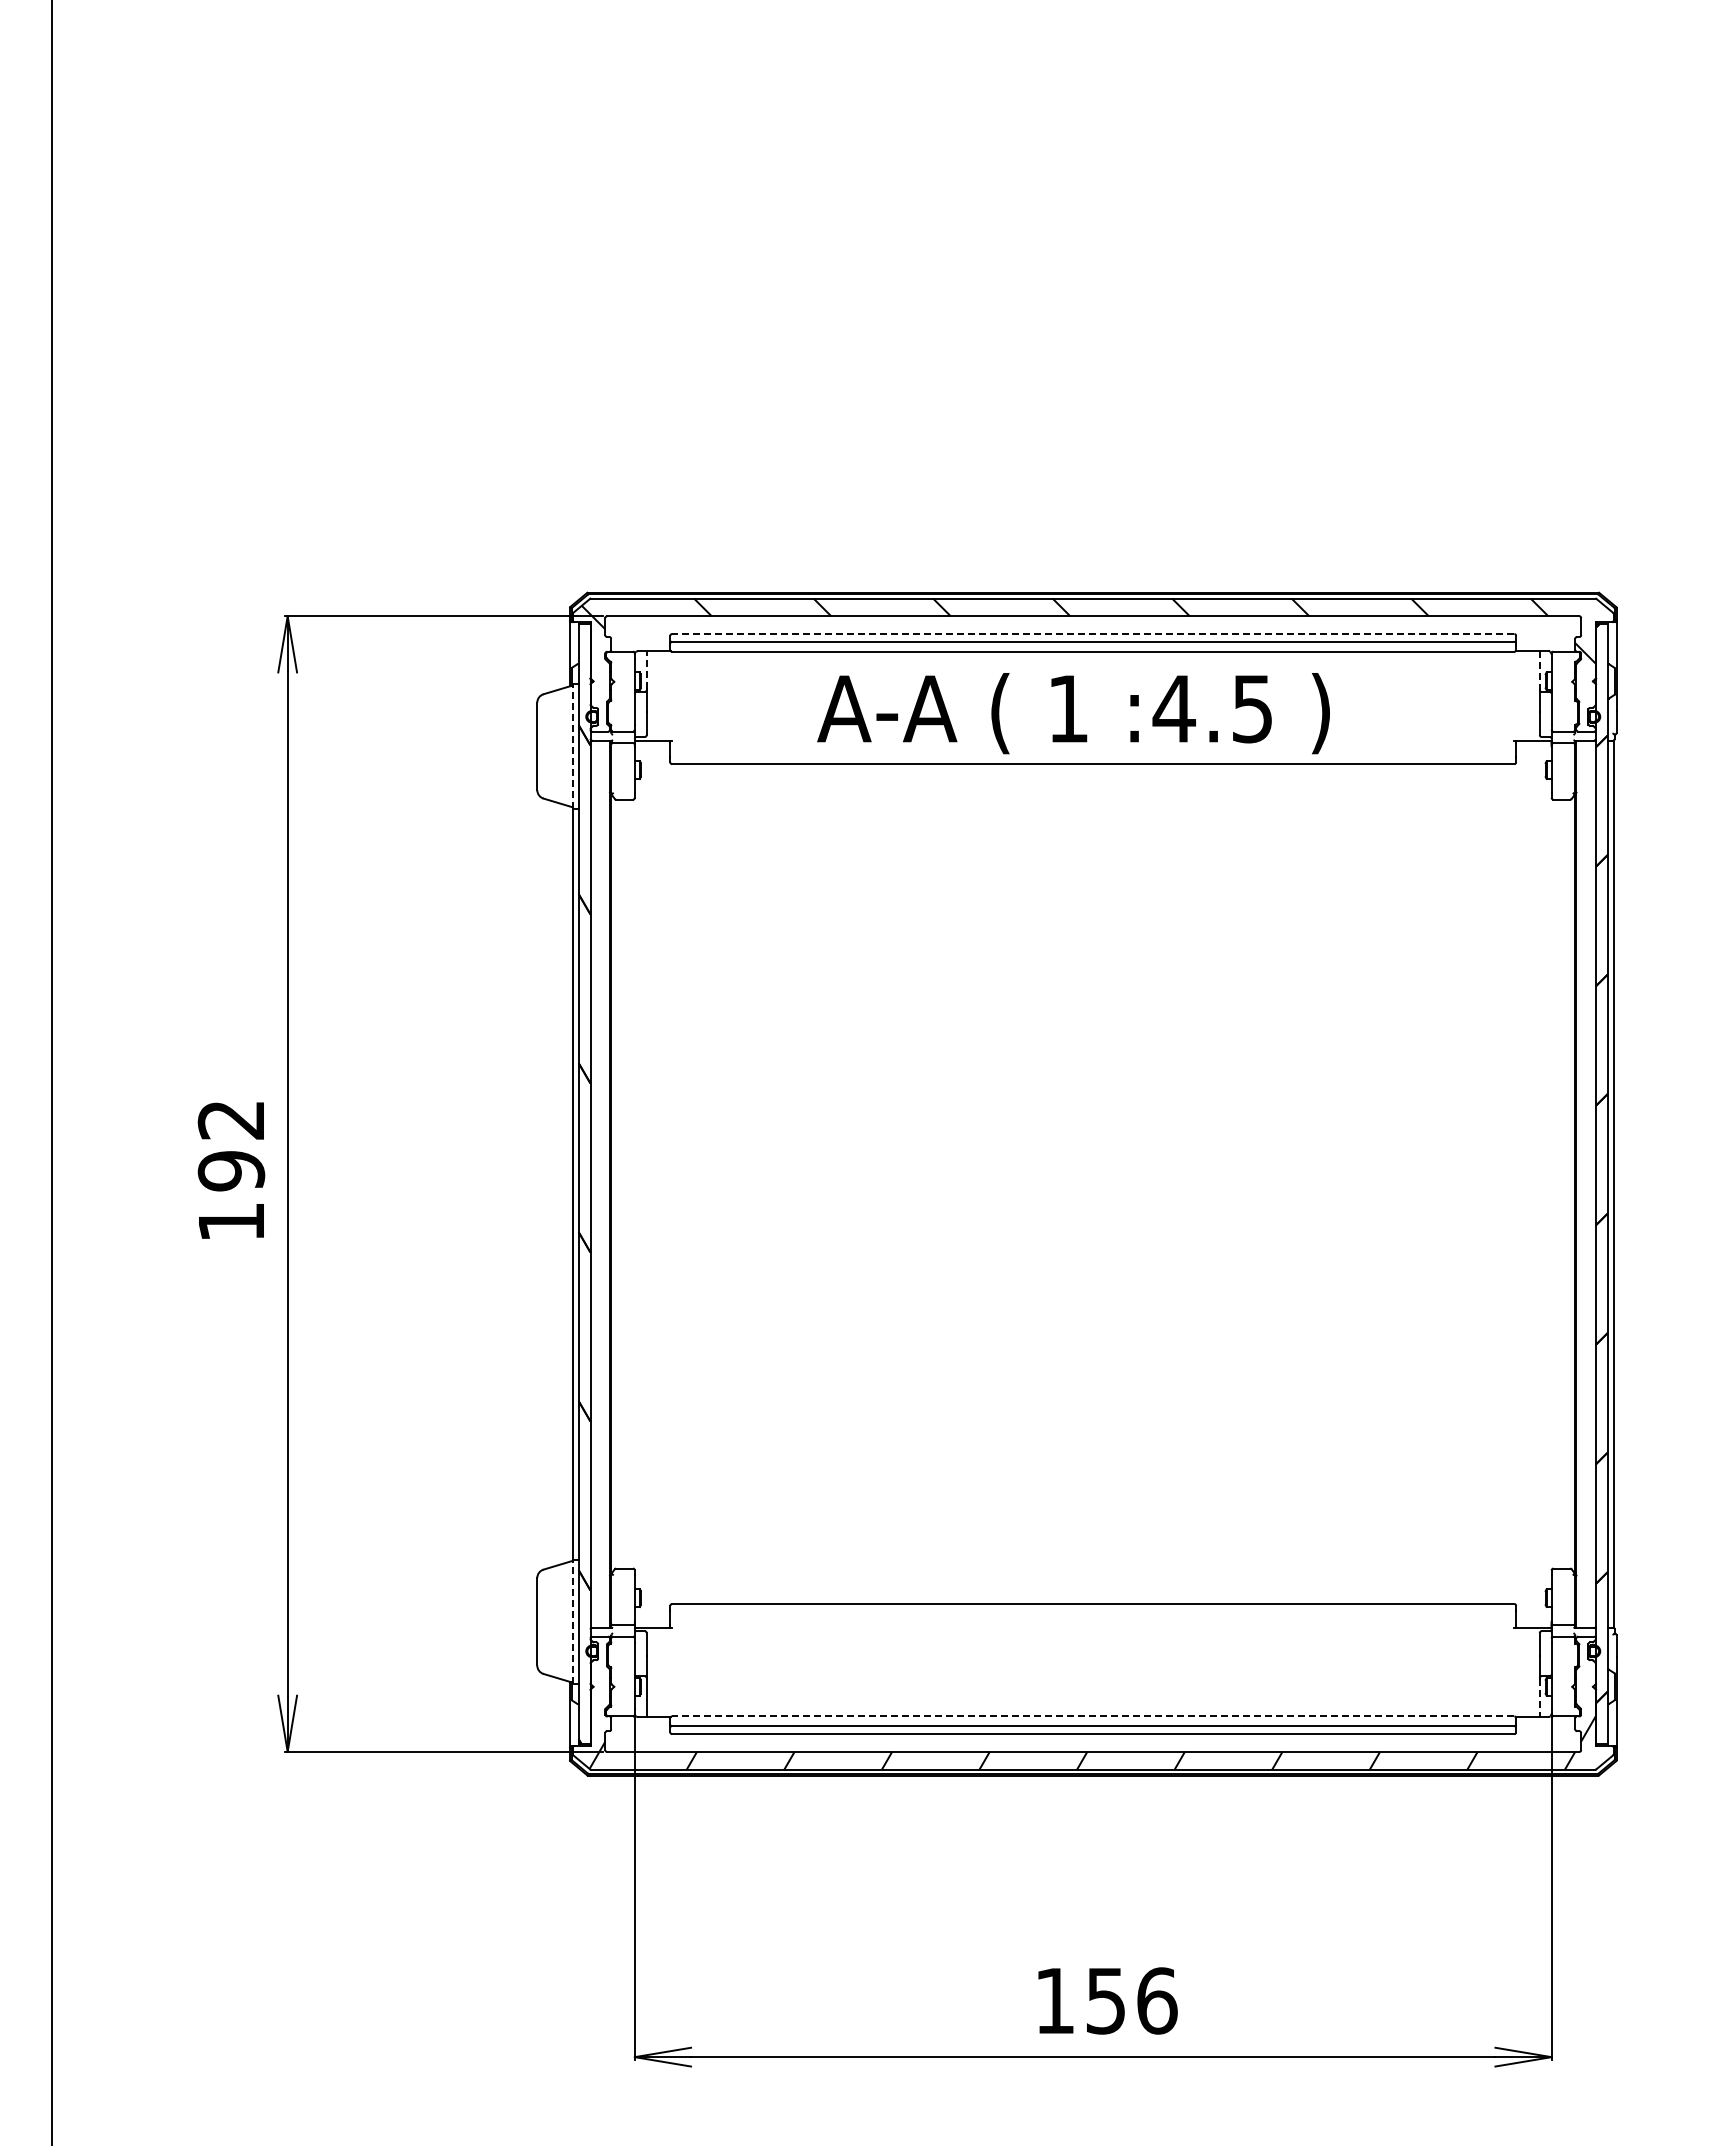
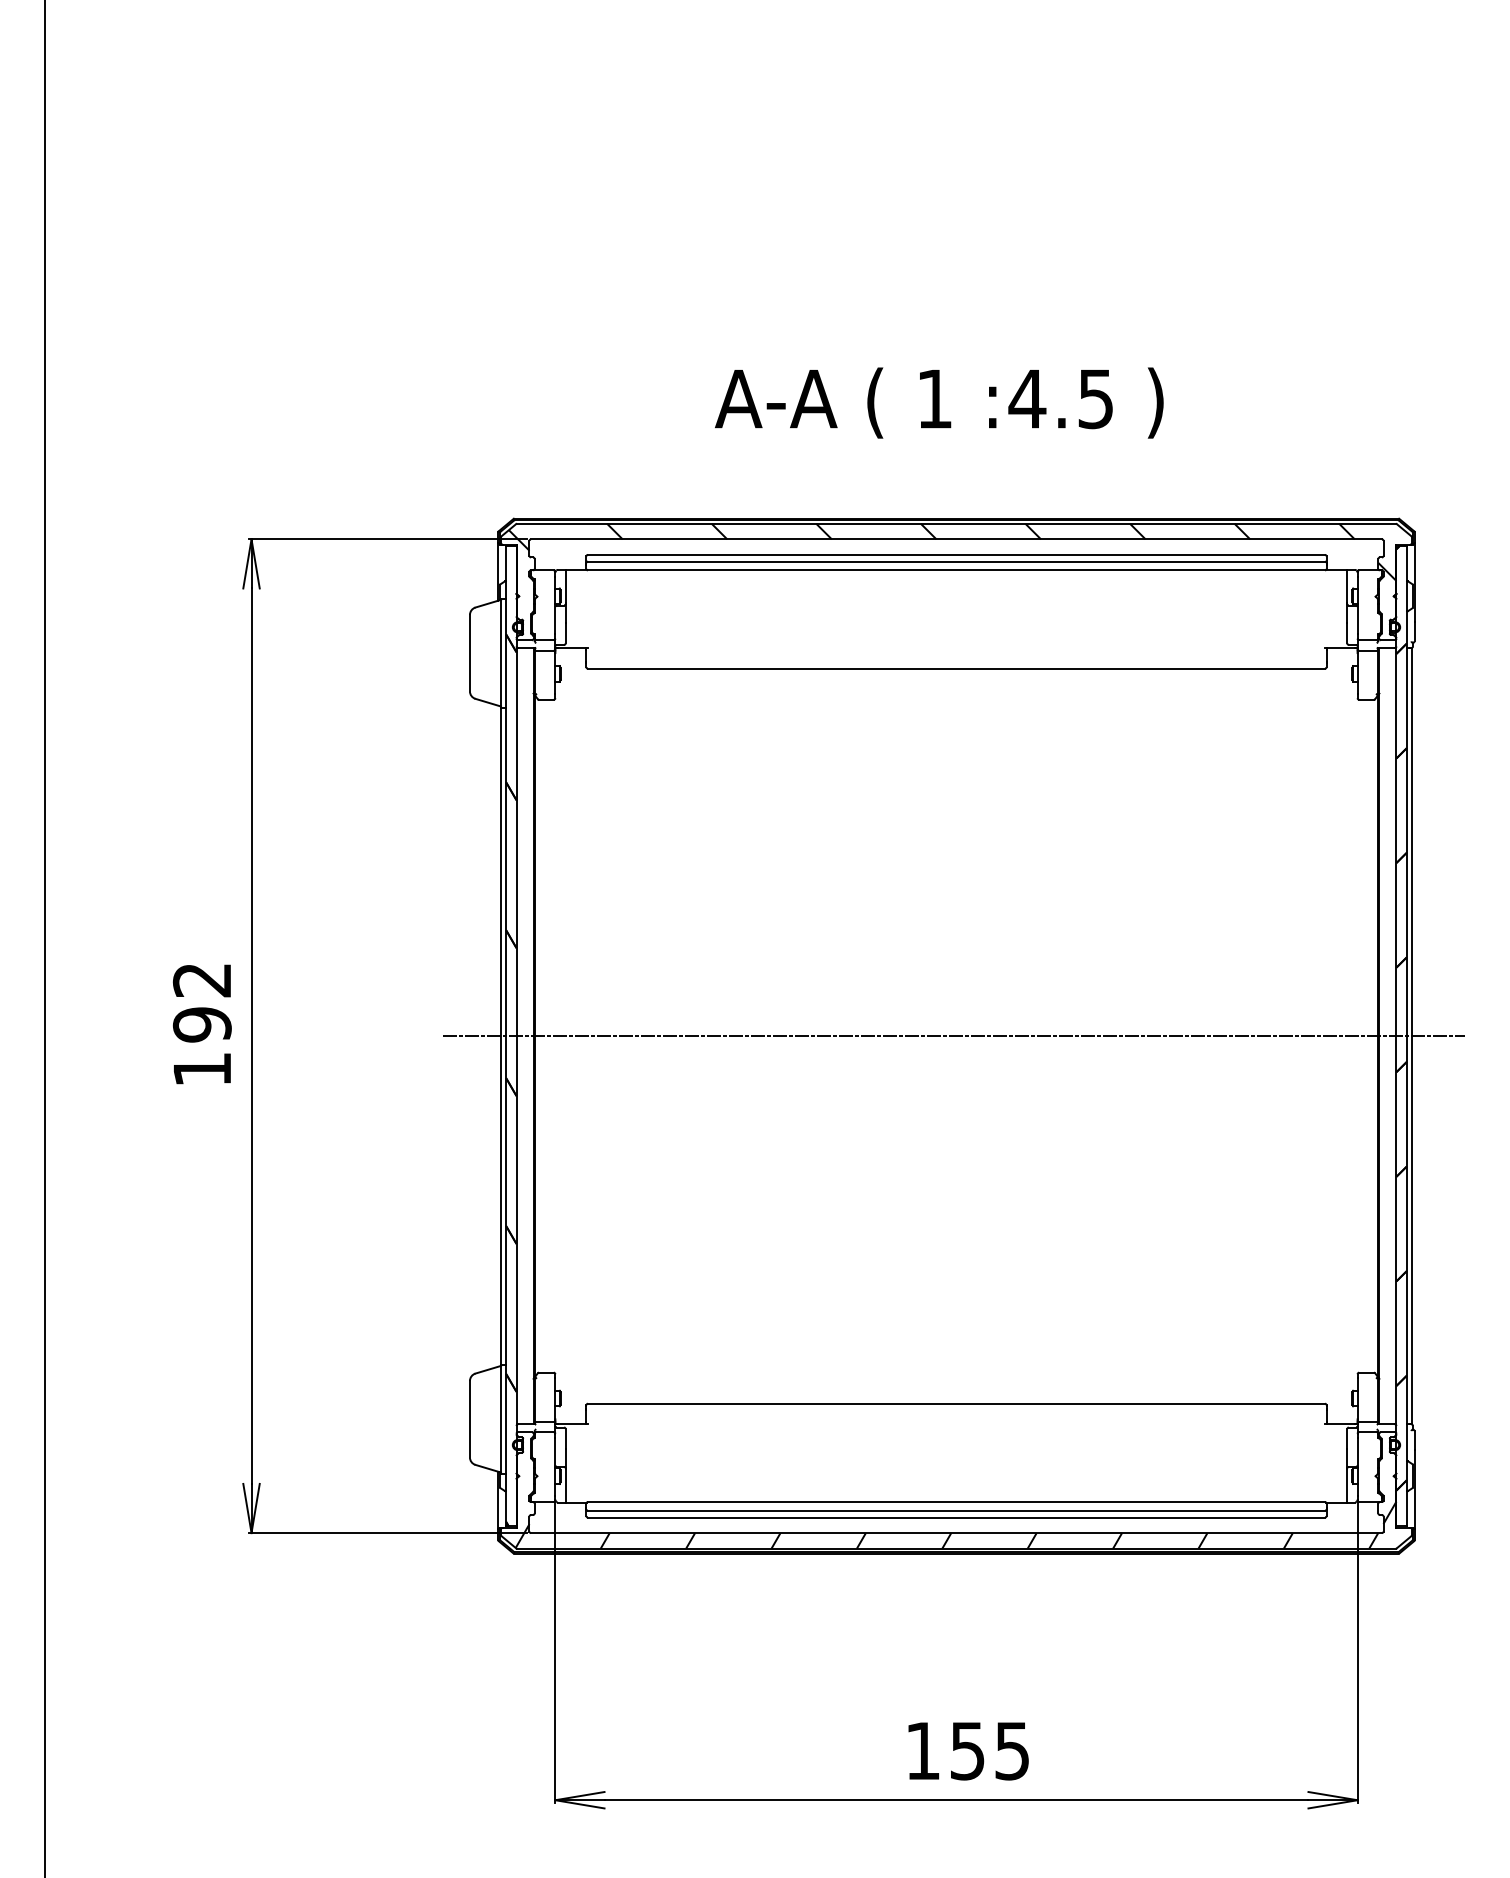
line: (1092, 634) -> (955, 555), dashed -> solid
line: (646, 670) -> (565, 586), dashed -> solid
line: (1539, 670) -> (1347, 586), dashed -> solid
text: (1073, 713) -> (939, 403), moved
line: (572, 745) -> (500, 652), dashed -> solid
line: (1090, 1184) -> (954, 1036), added
line: (572, 1621) -> (500, 1418), dashed -> solid
line: (1539, 1697) -> (1347, 1485), dashed -> solid
line: (1092, 1716) -> (955, 1502), dashed -> solid
text: (1157, 2000) -> (1012, 1750), 156 -> 155

